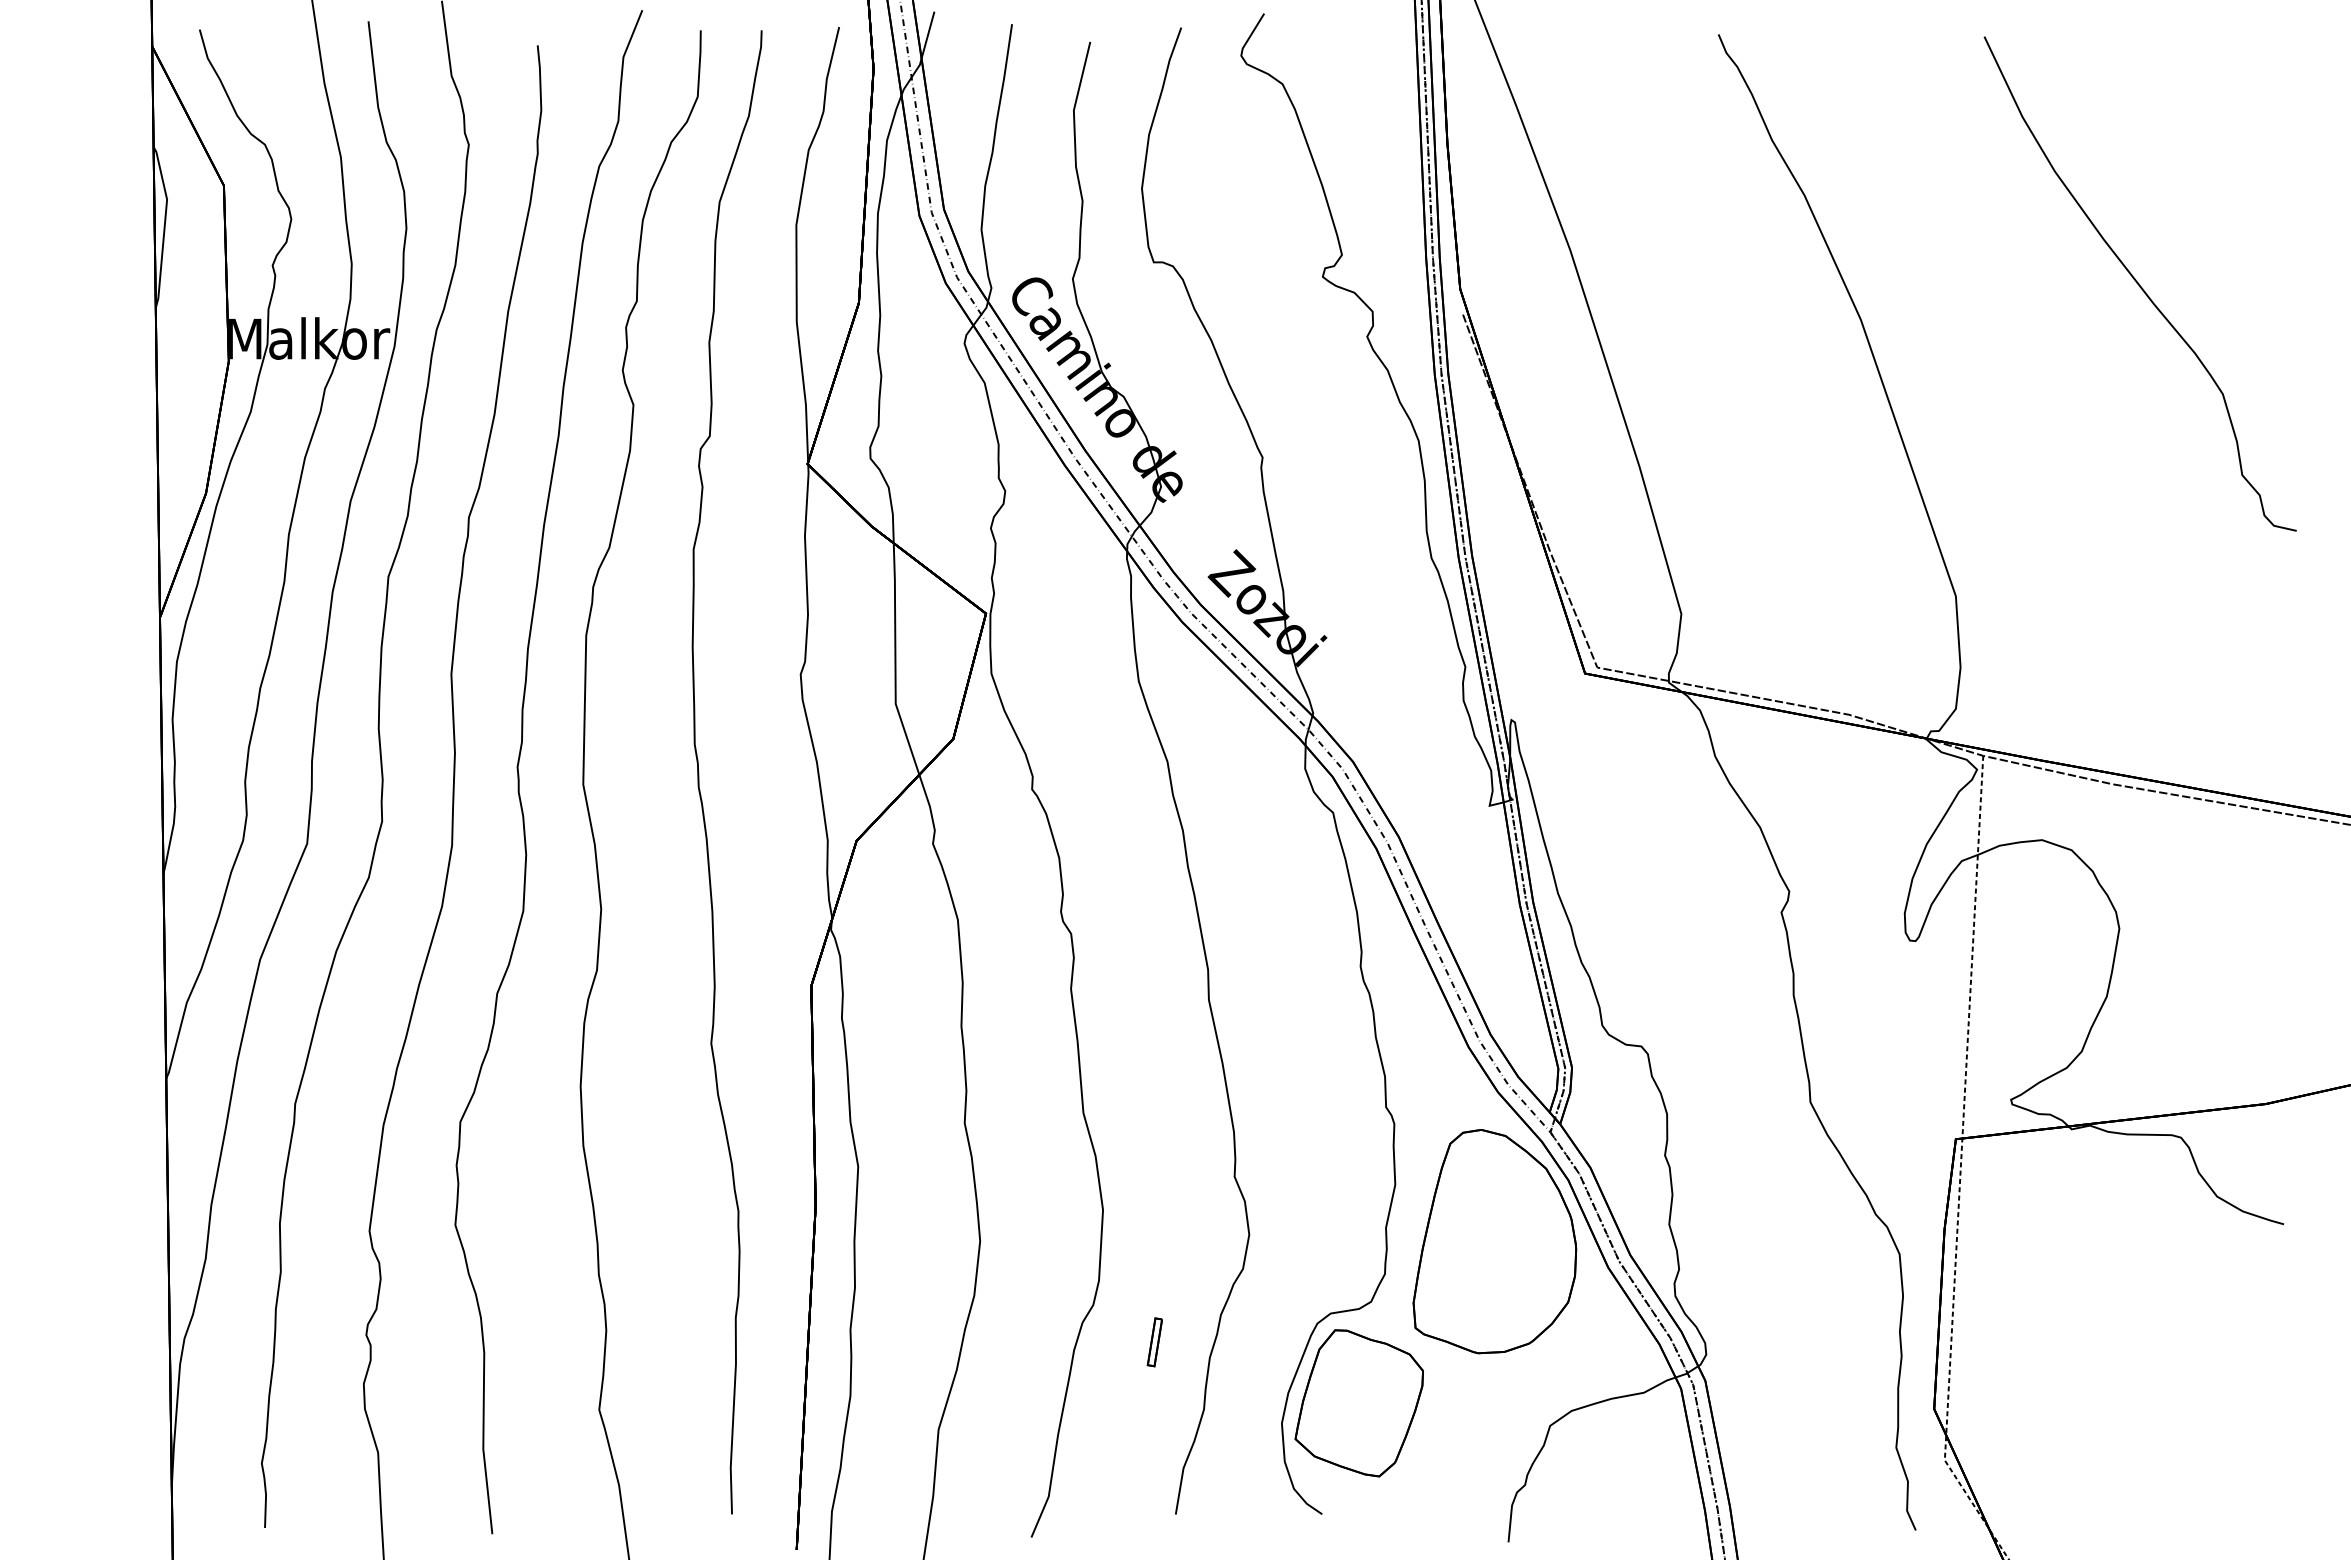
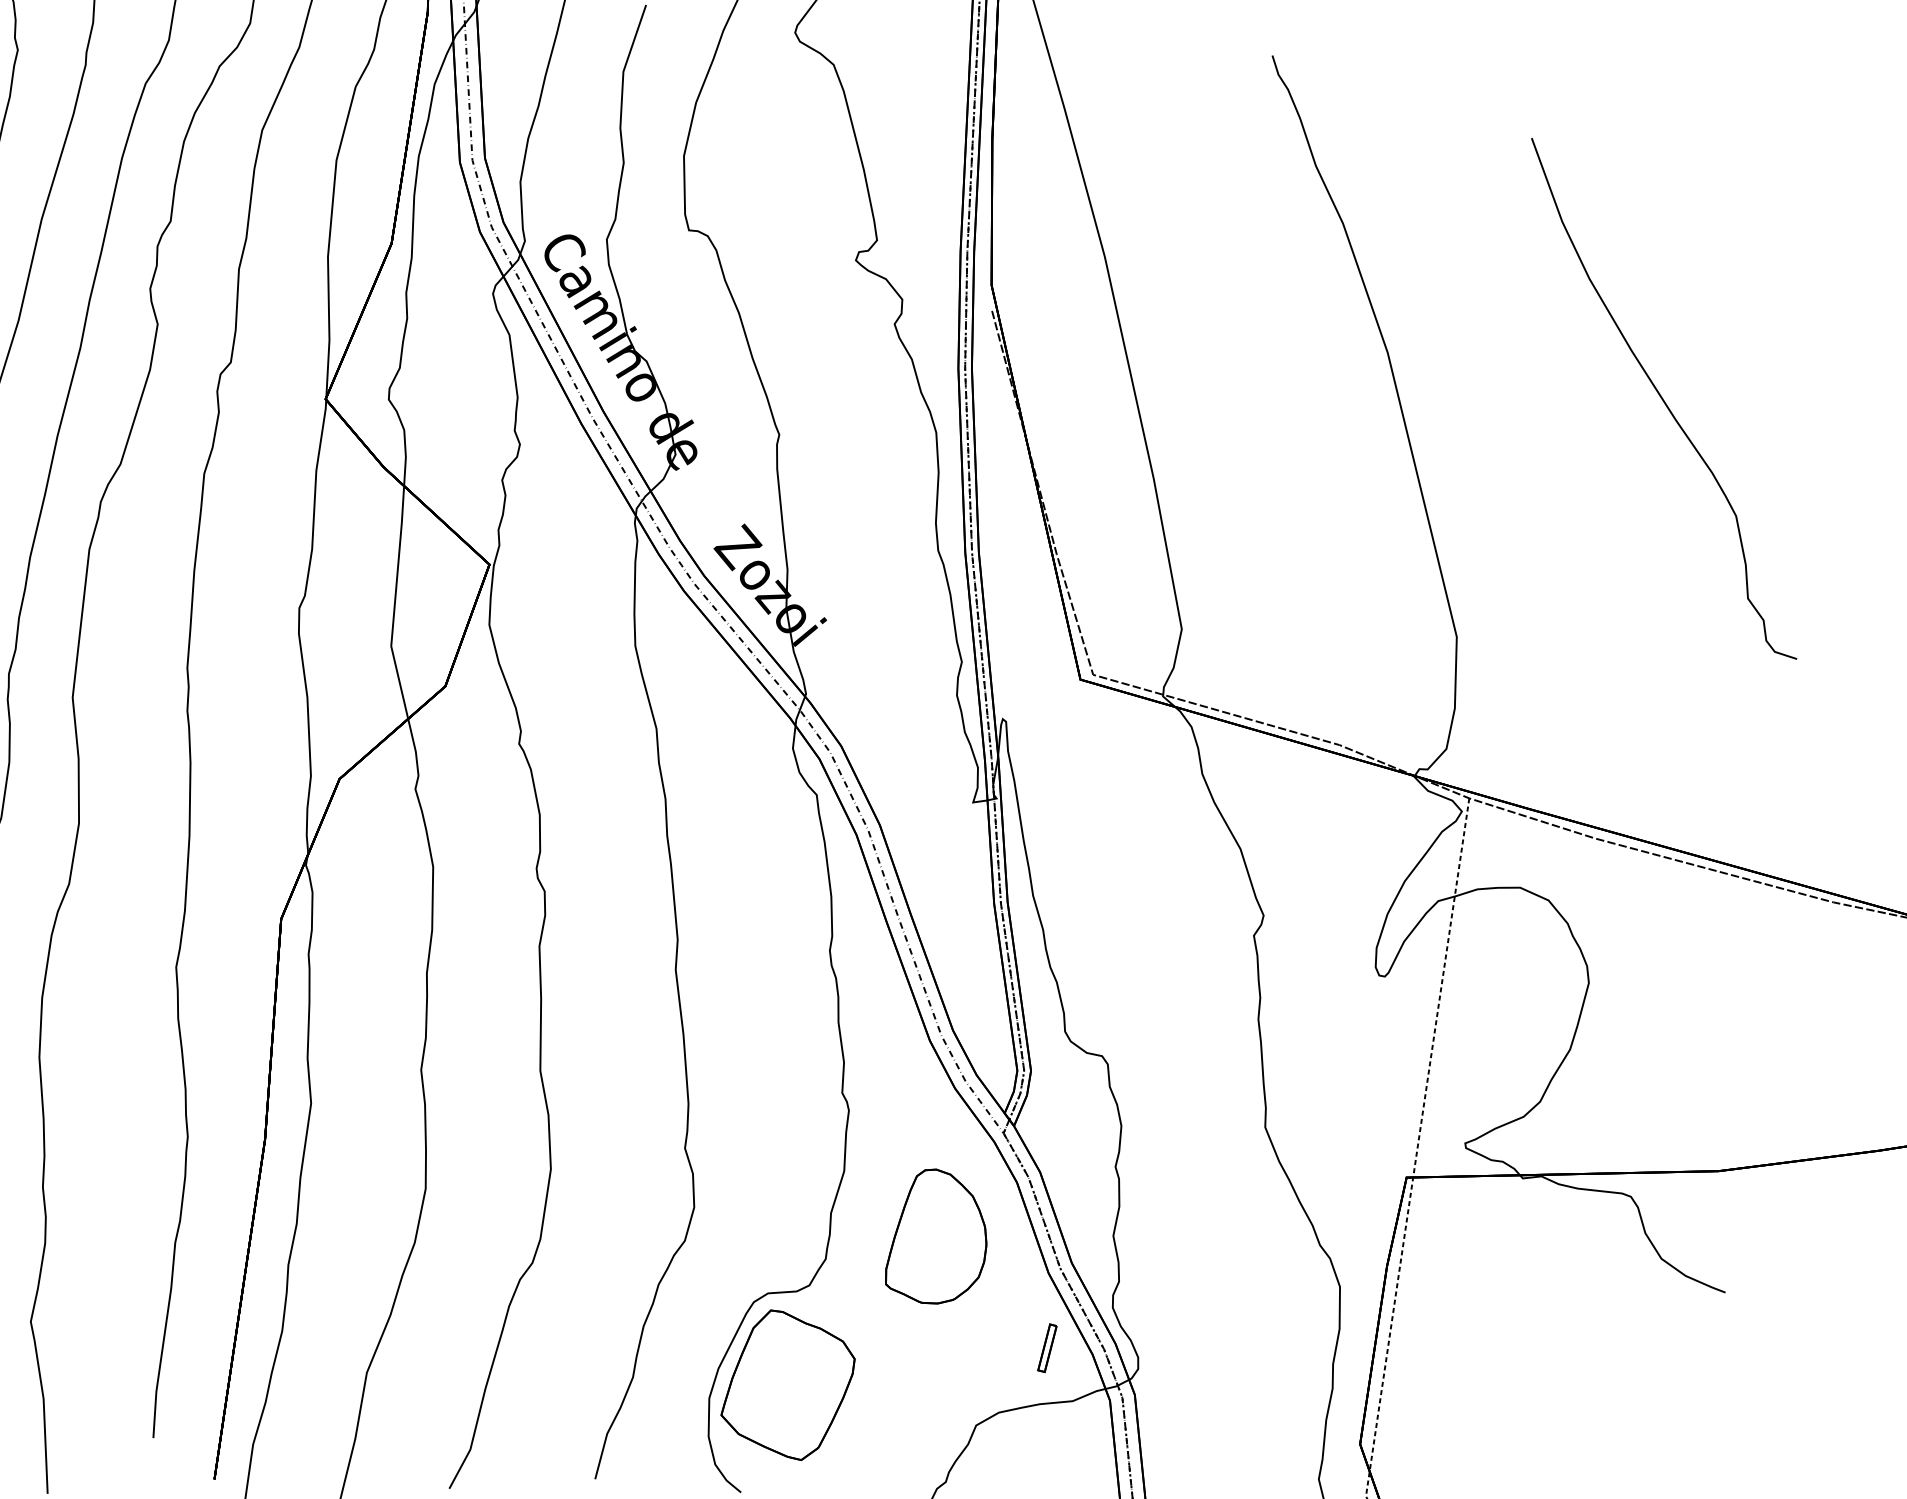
curve: (2139, 283) -> (1663, 398), moved
part: (1494, 1241) -> (937, 1236), size x0.6
part: (1154, 1342) -> (1046, 1348), moved

